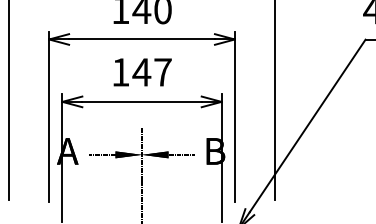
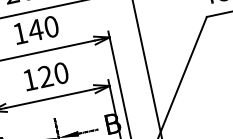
text: (151, 72) -> (52, 75), 147 -> 120

